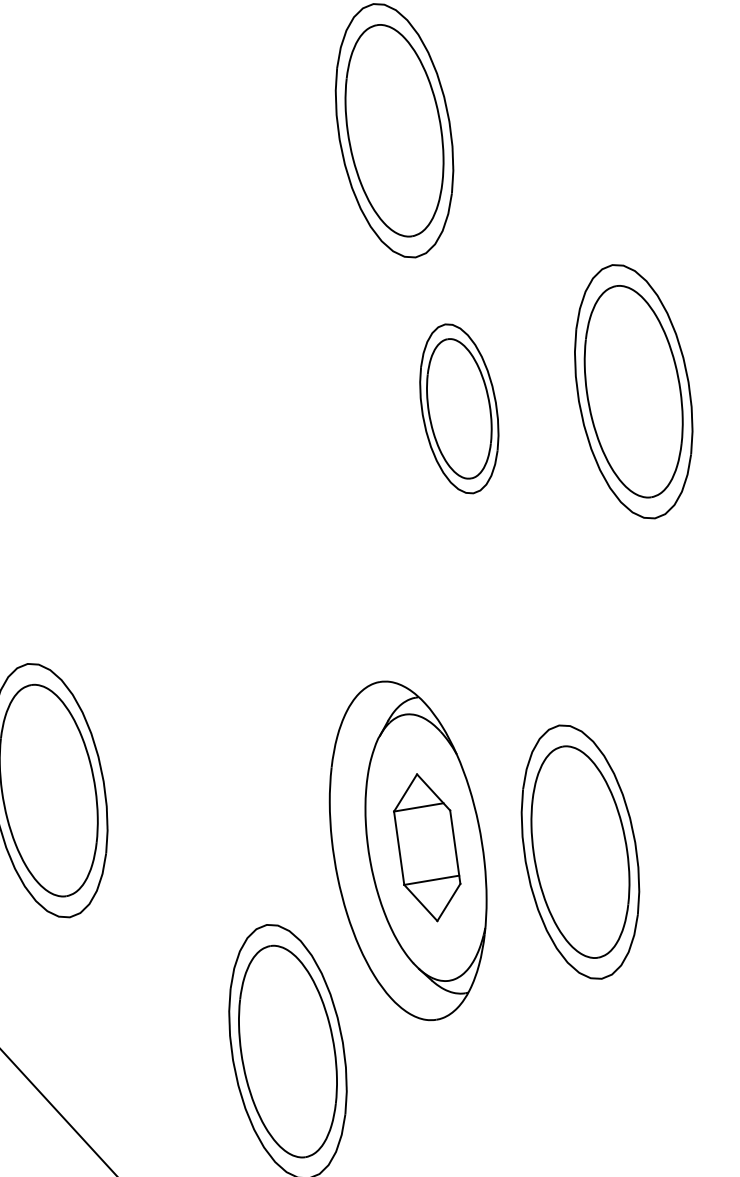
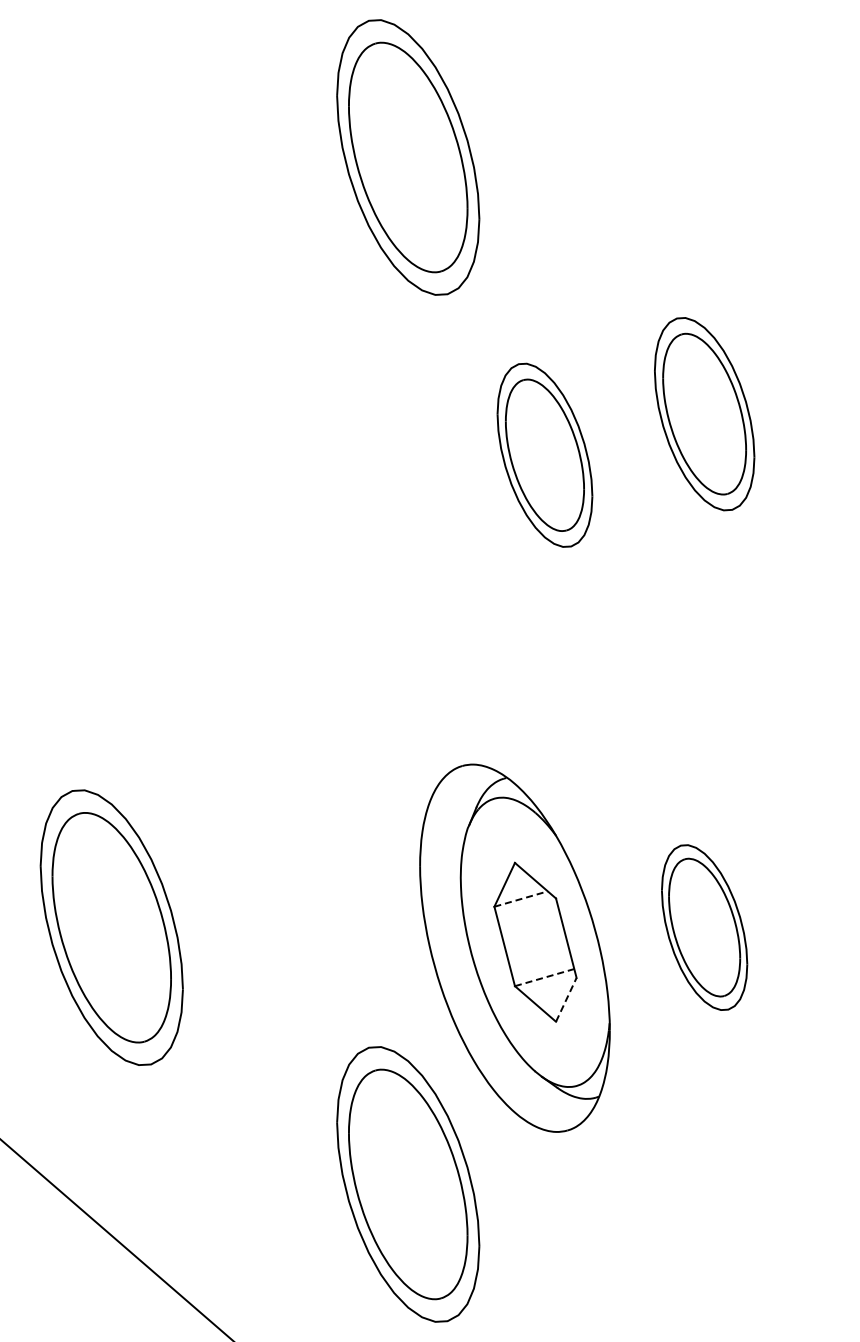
part: (633, 391) -> (704, 413), size x0.7
part: (459, 408) -> (544, 454), moved
line: (419, 807) -> (521, 899), solid -> dashed
part: (580, 851) -> (704, 927), size x0.6
line: (431, 880) -> (544, 977), solid -> dashed
line: (449, 902) -> (566, 999), solid -> dashed

